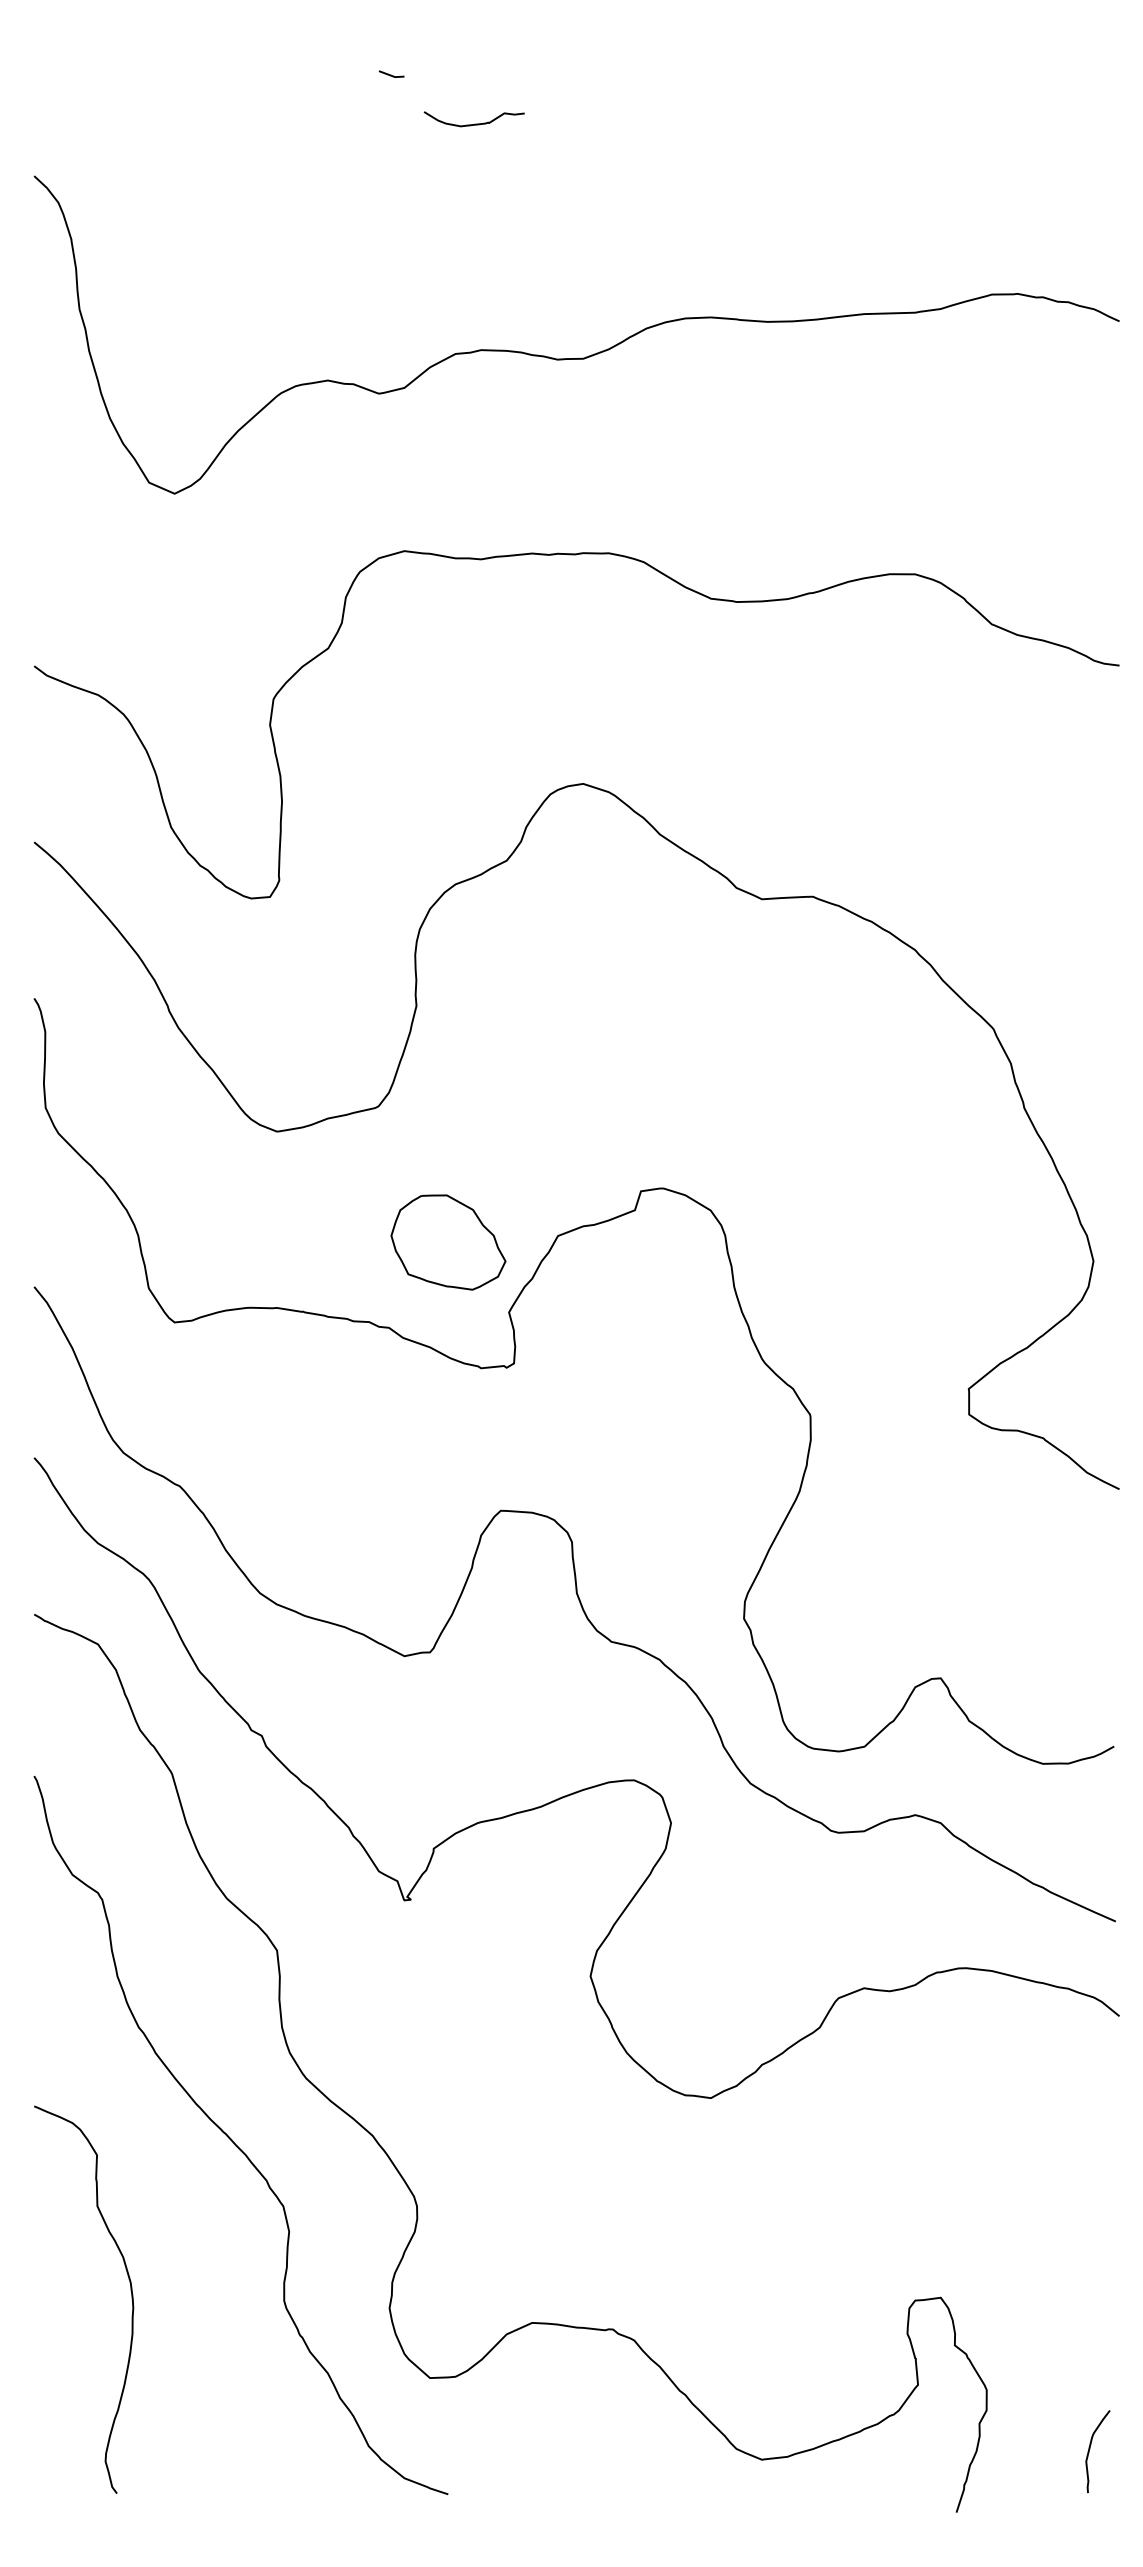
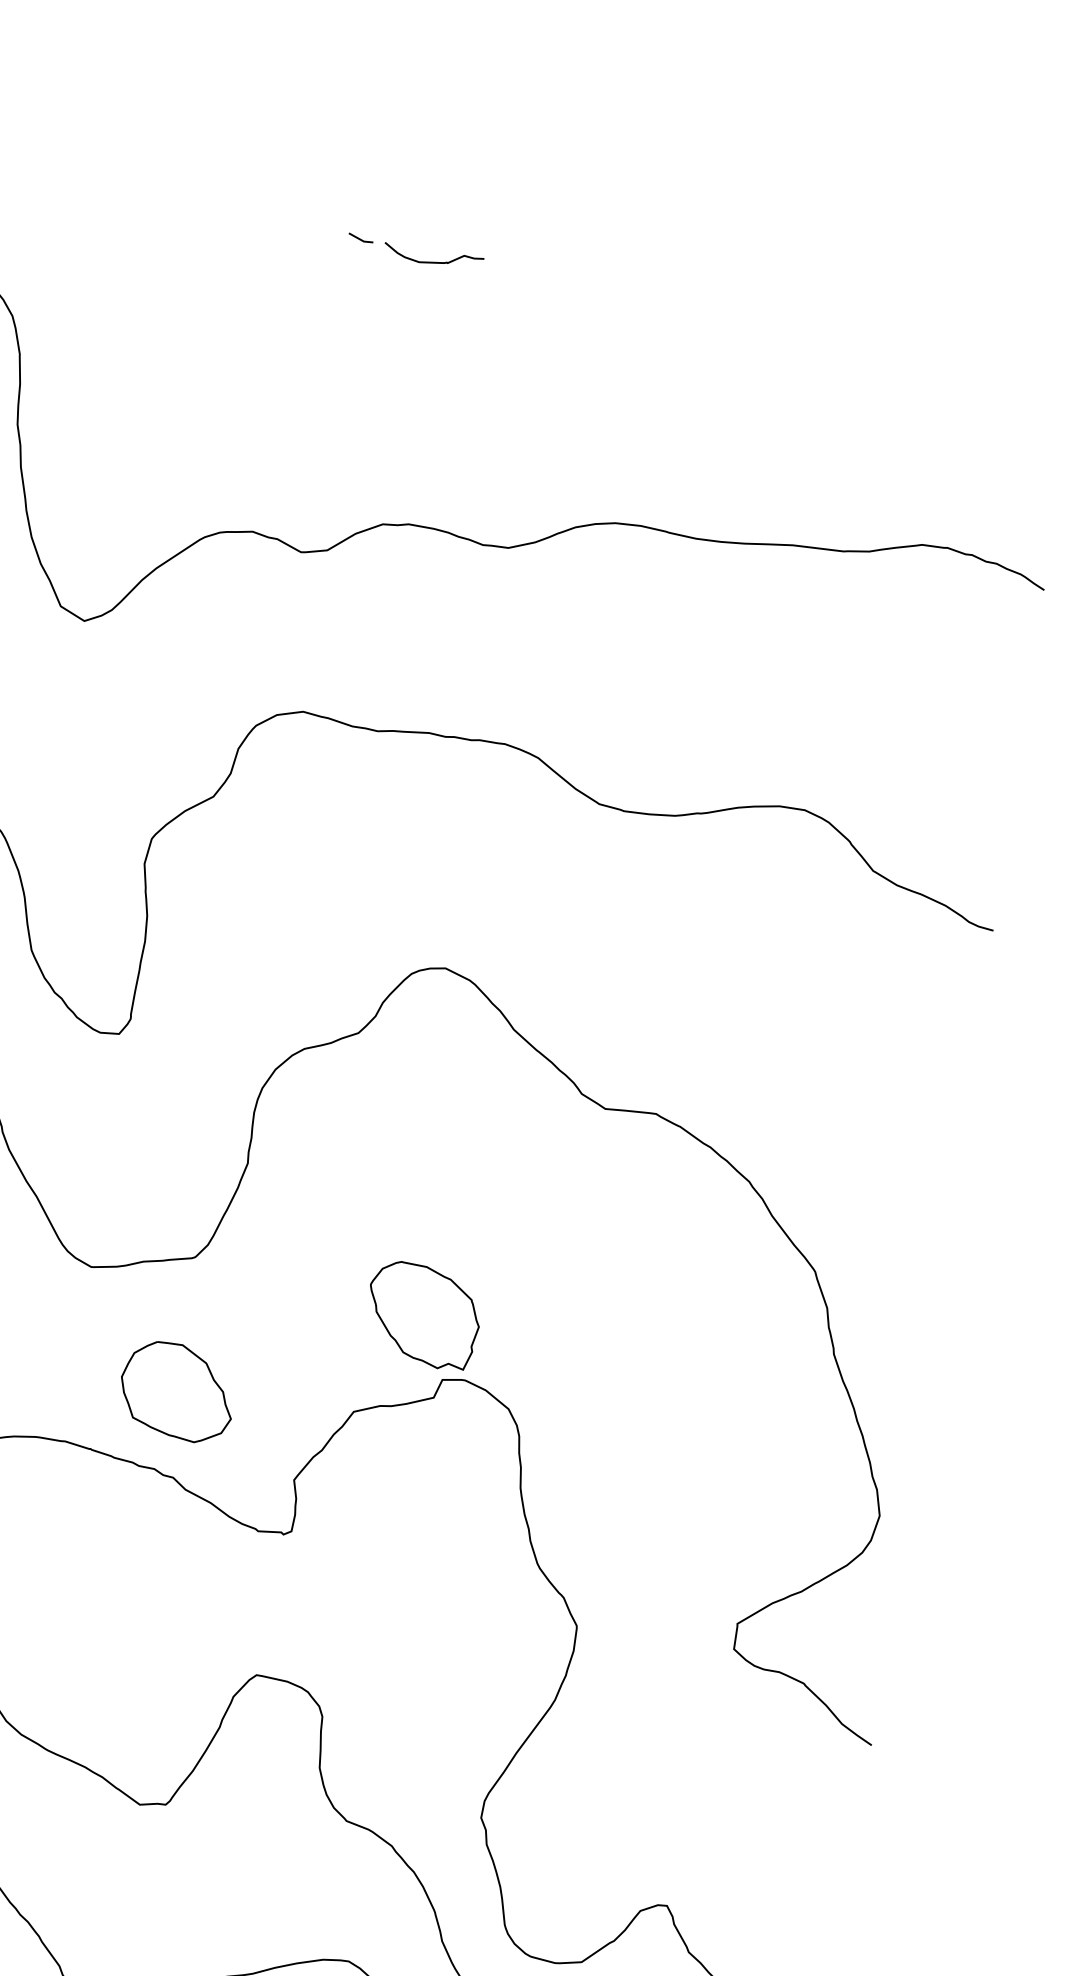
curve: (474, 123) -> (433, 261), moved
part: (612, 1130) -> (423, 1315), added
part: (448, 1242) -> (177, 1392), moved

